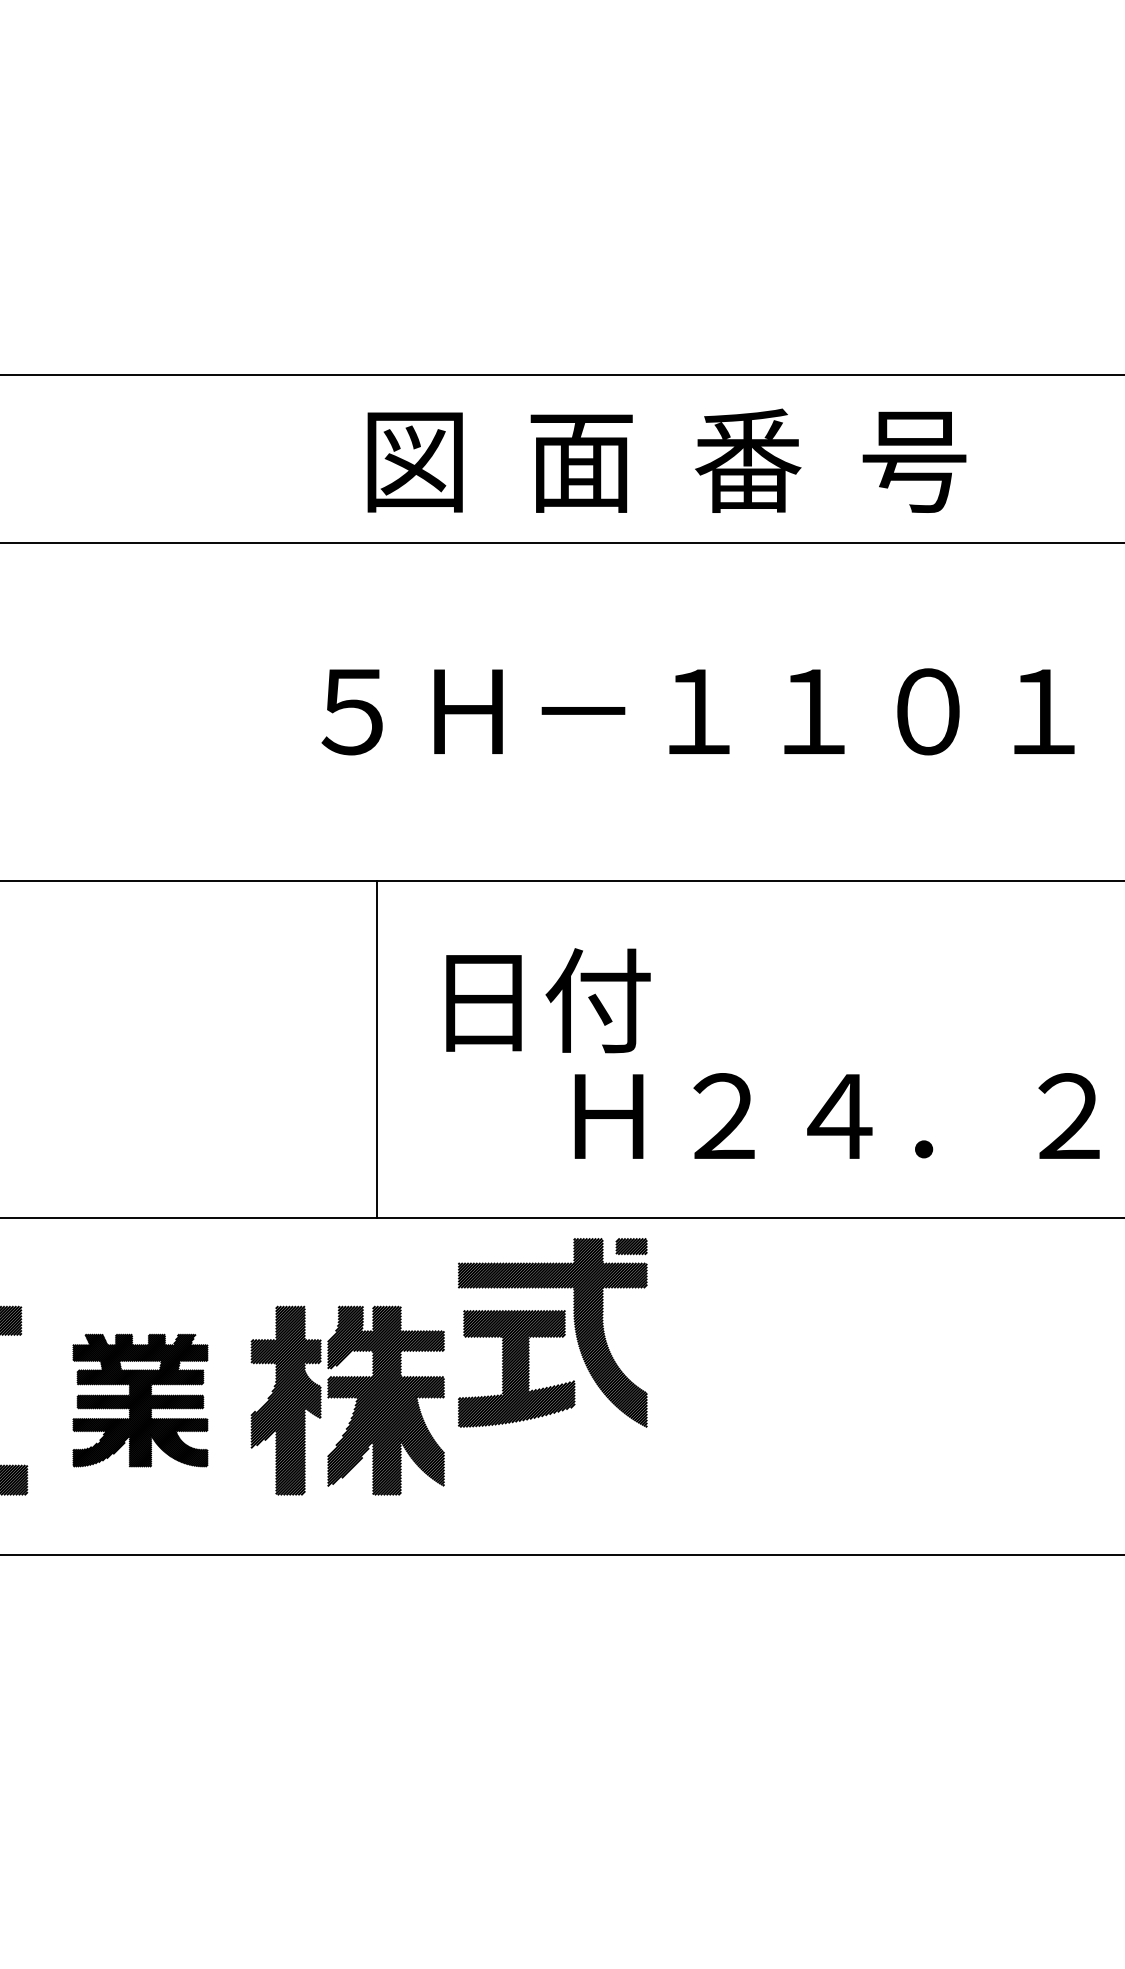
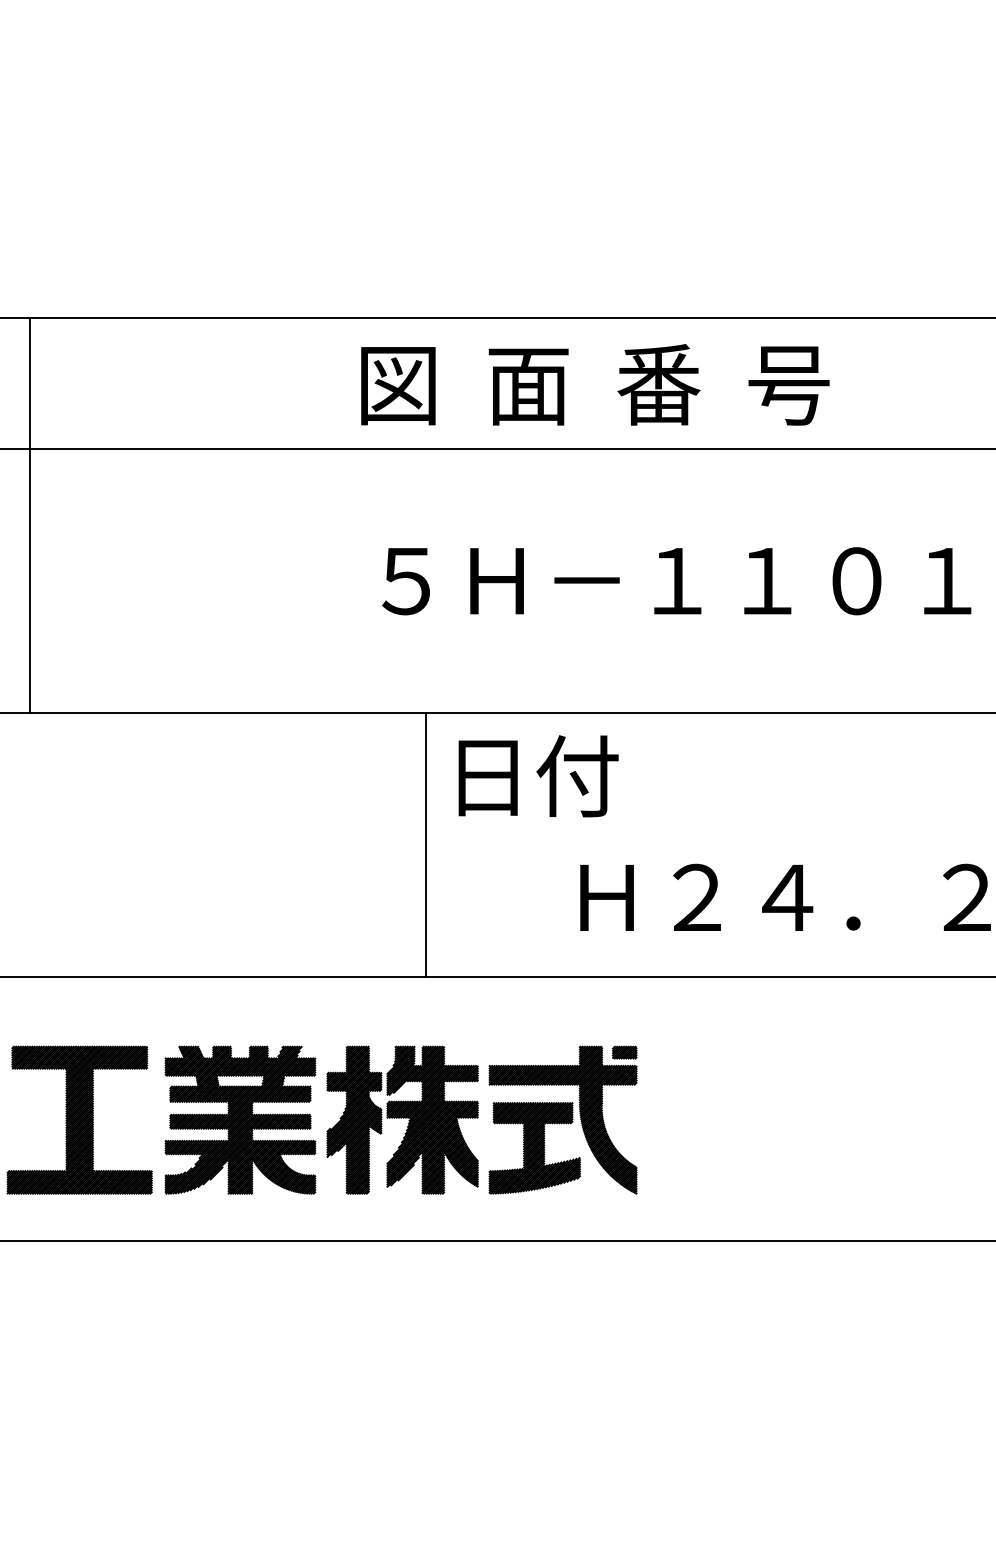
text: (667, 460) -> (595, 384), moved
text: (548, 1001) -> (538, 776), moved
part: (552, 1332) -> (562, 1119), moved
part: (140, 1399) -> (240, 1119), size x1.43

